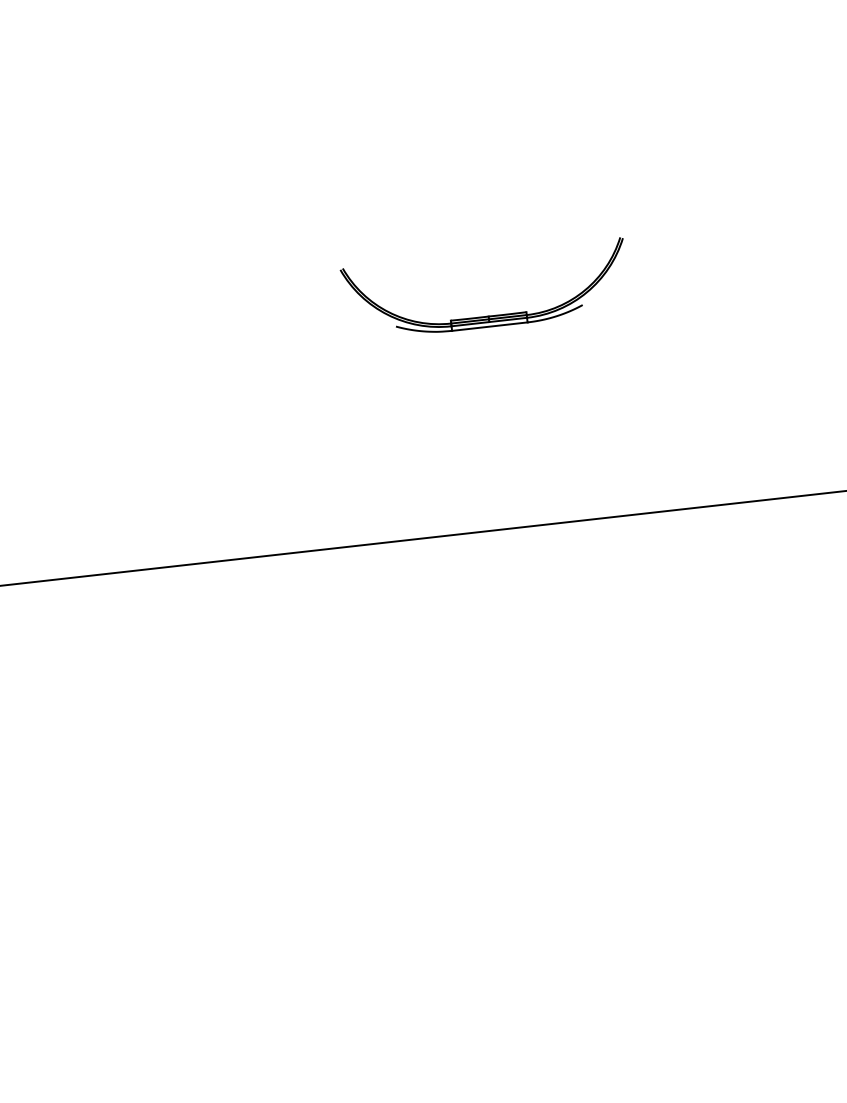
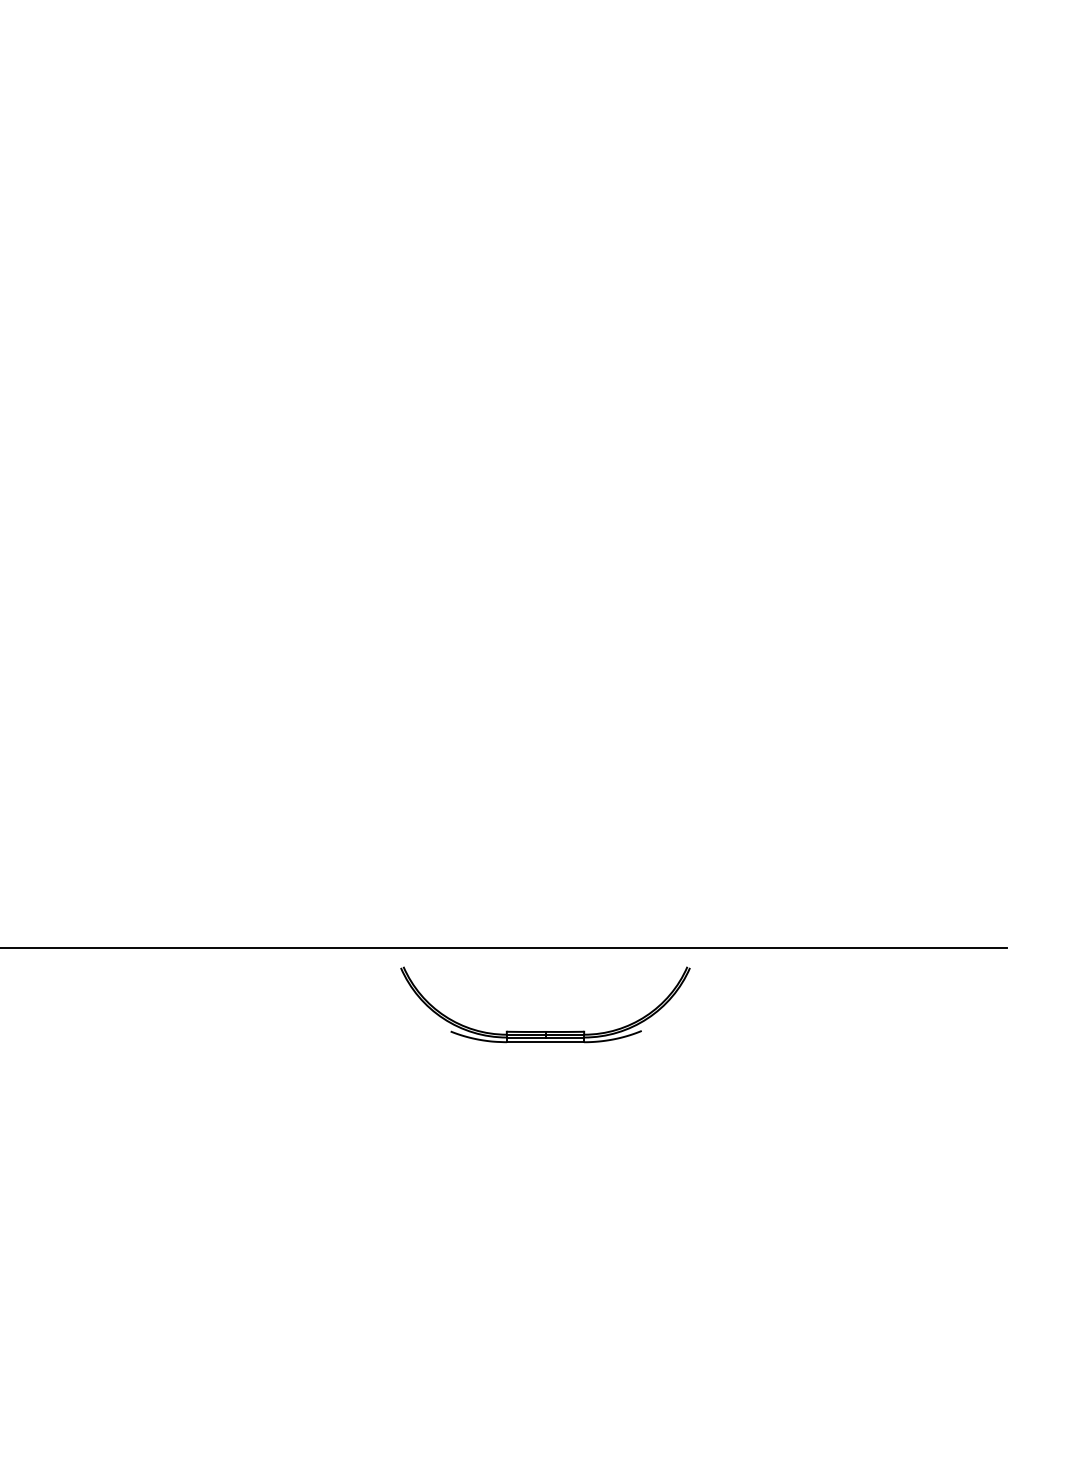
part: (488, 316) -> (545, 1031), moved

